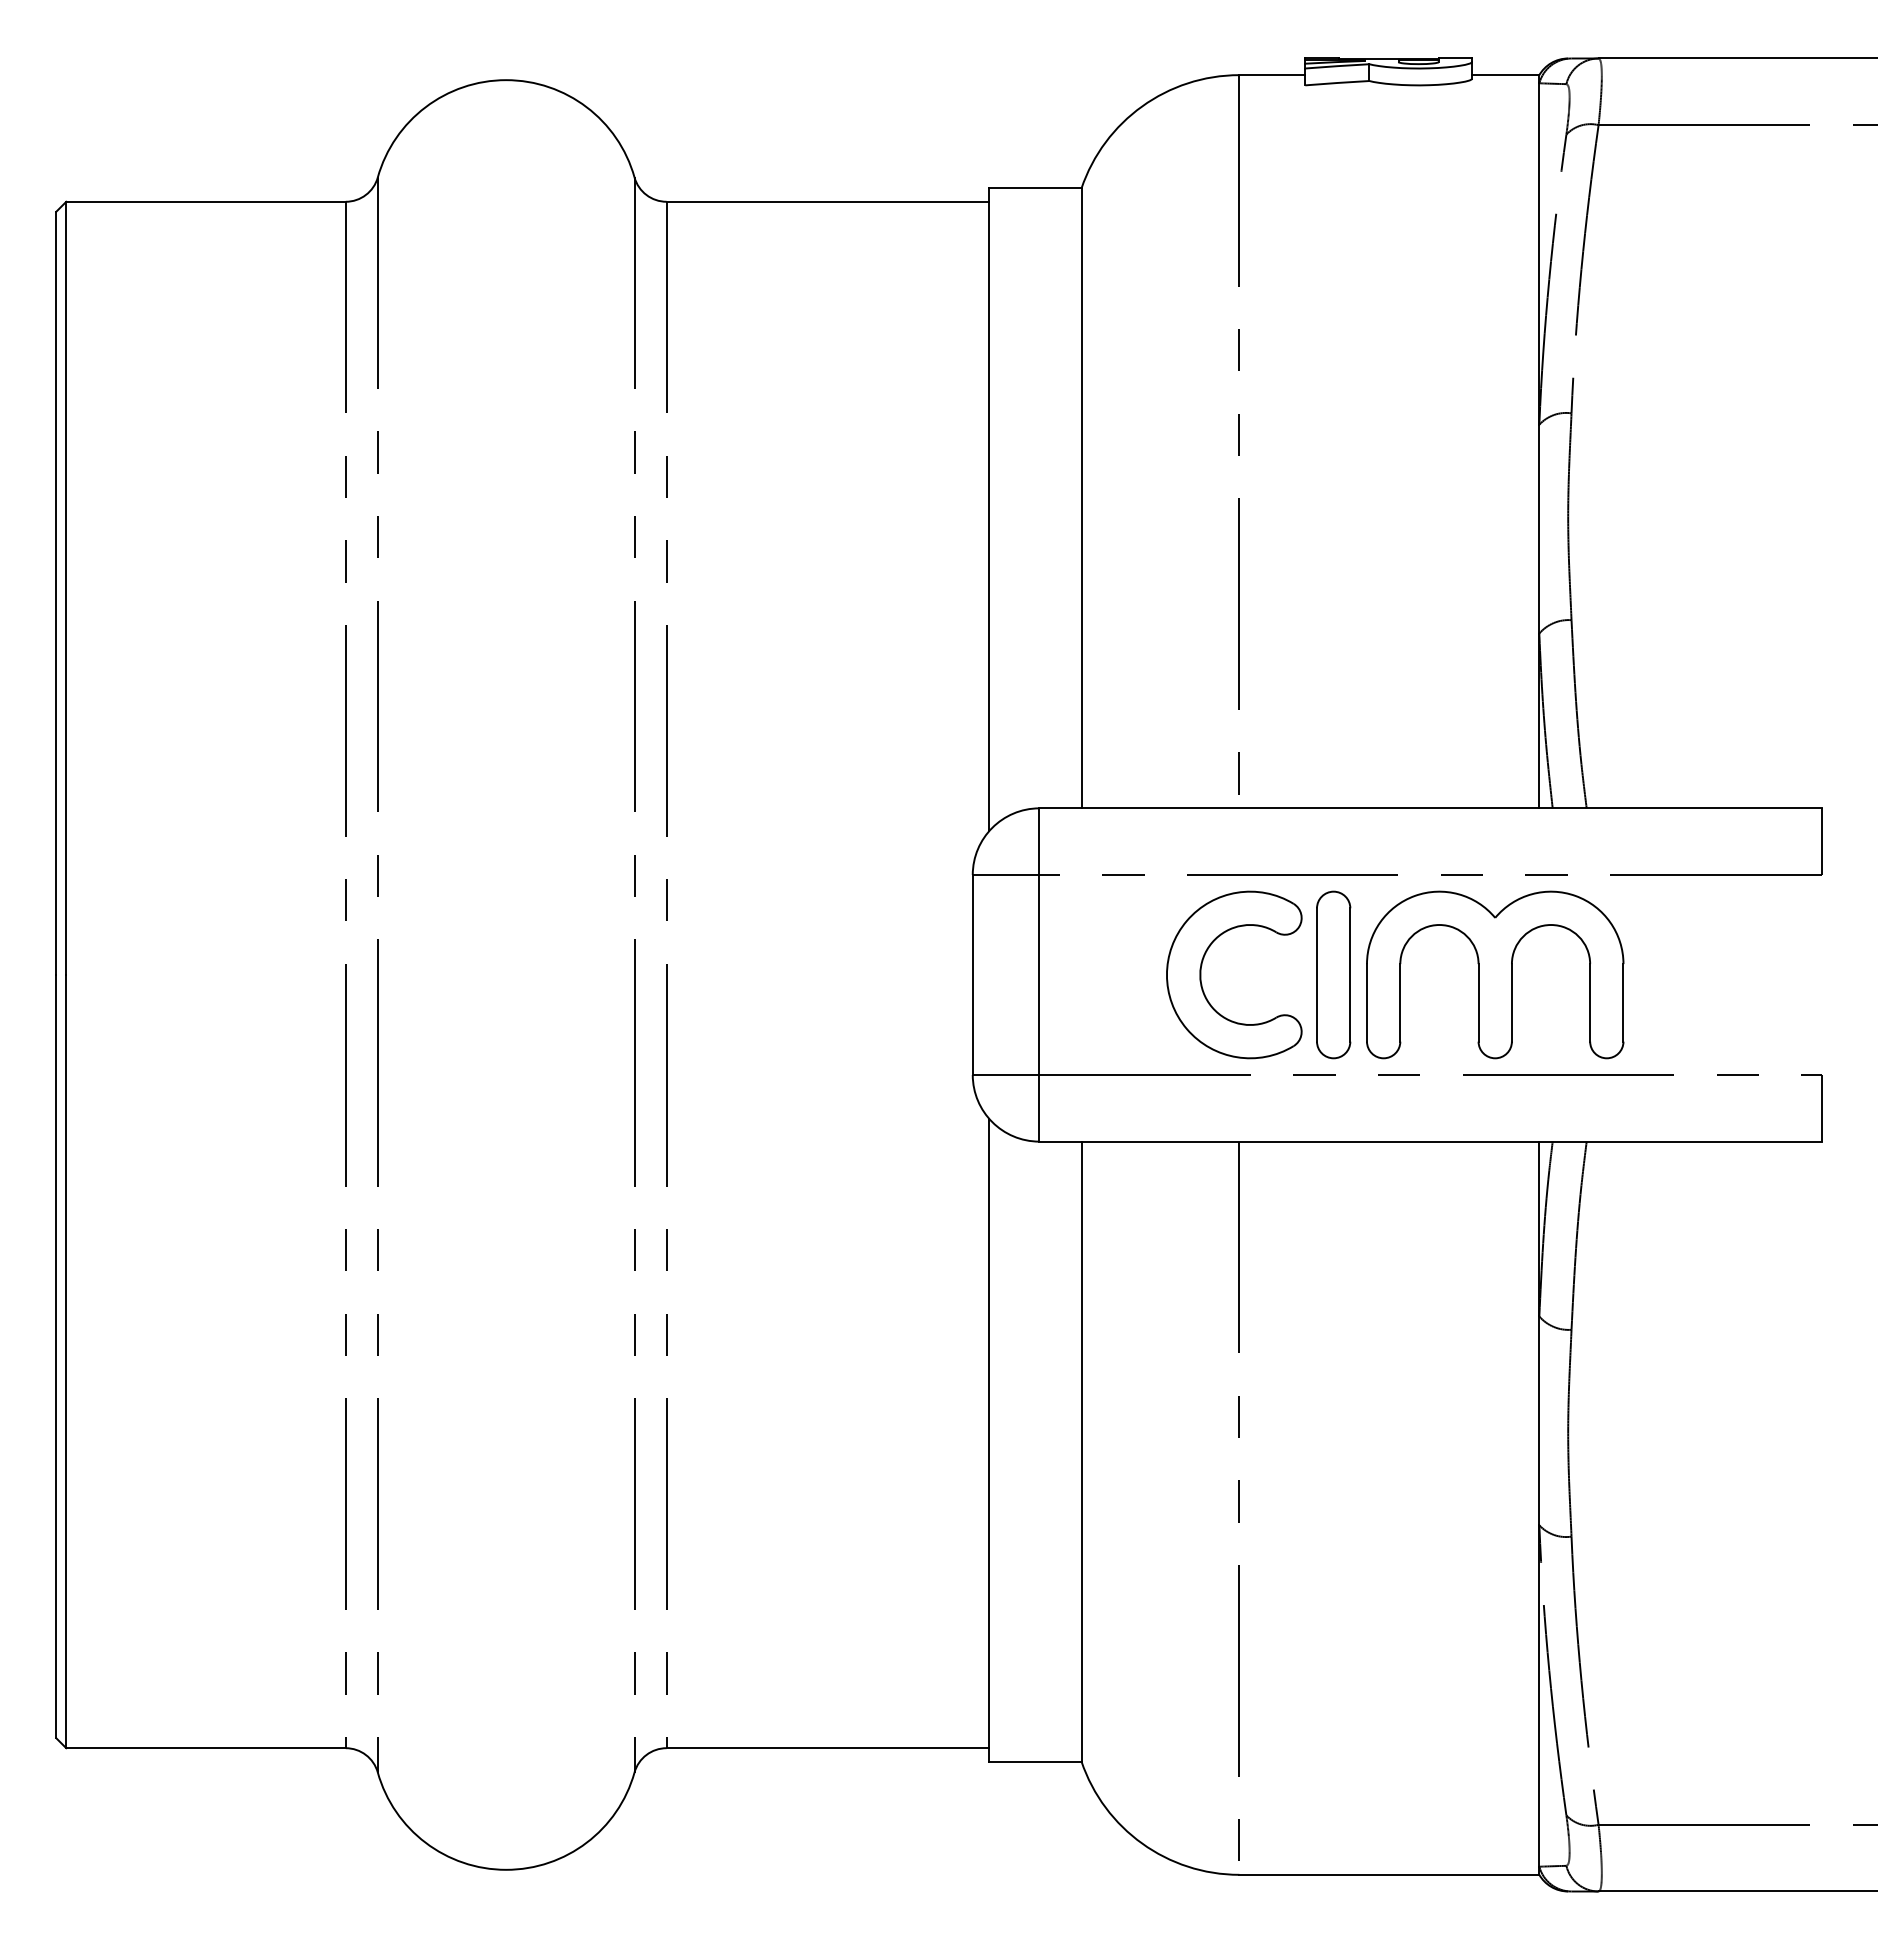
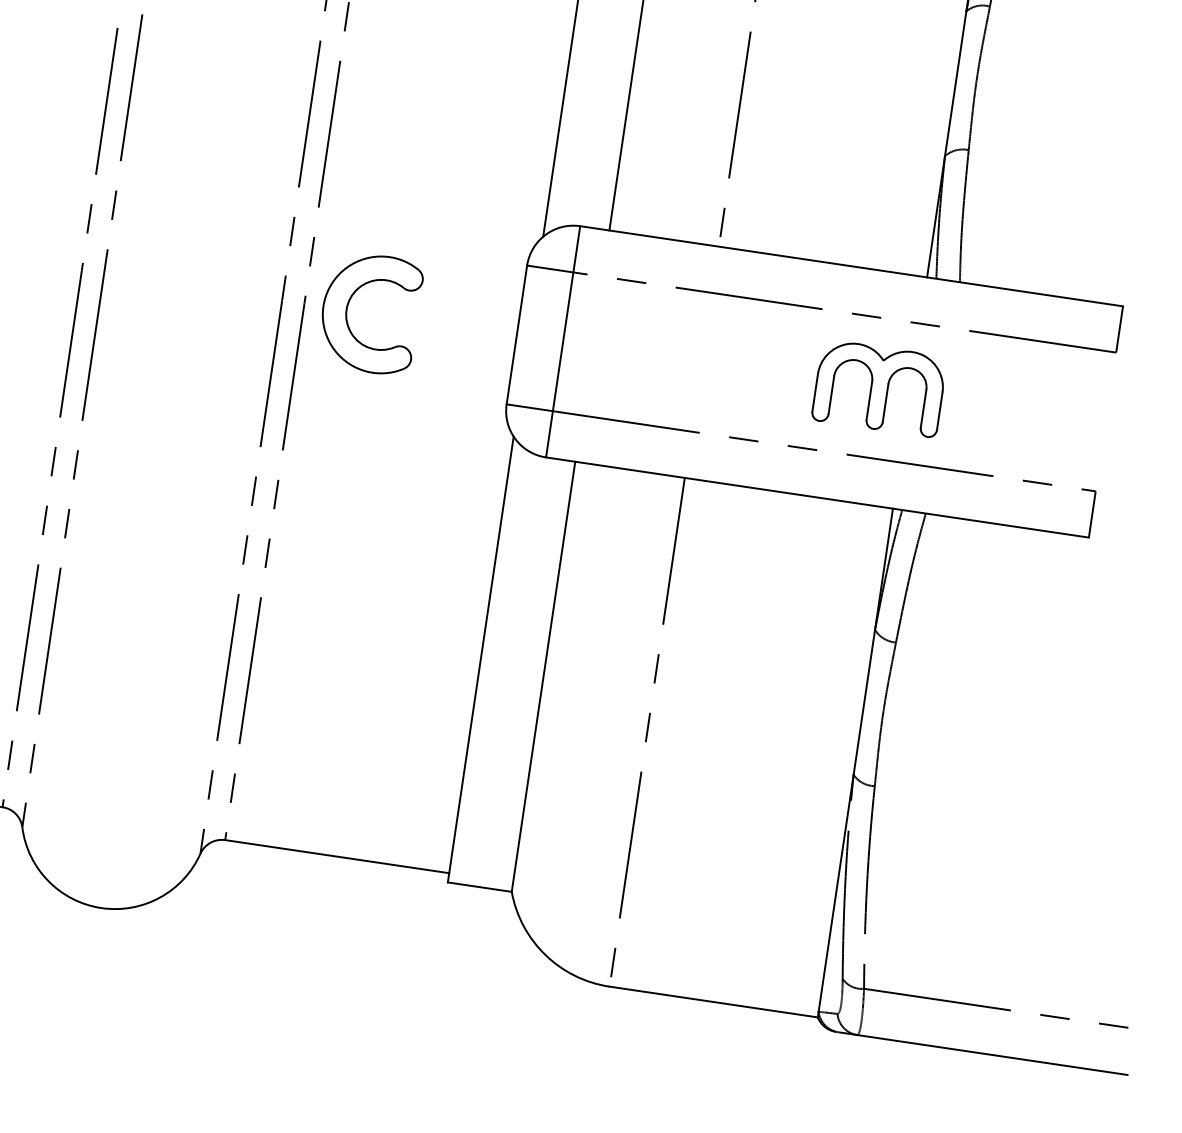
part: (1201, 974) -> (347, 309), moved
part: (1333, 974) -> (767, 371), removed
part: (1495, 974) -> (879, 388), size x0.7

